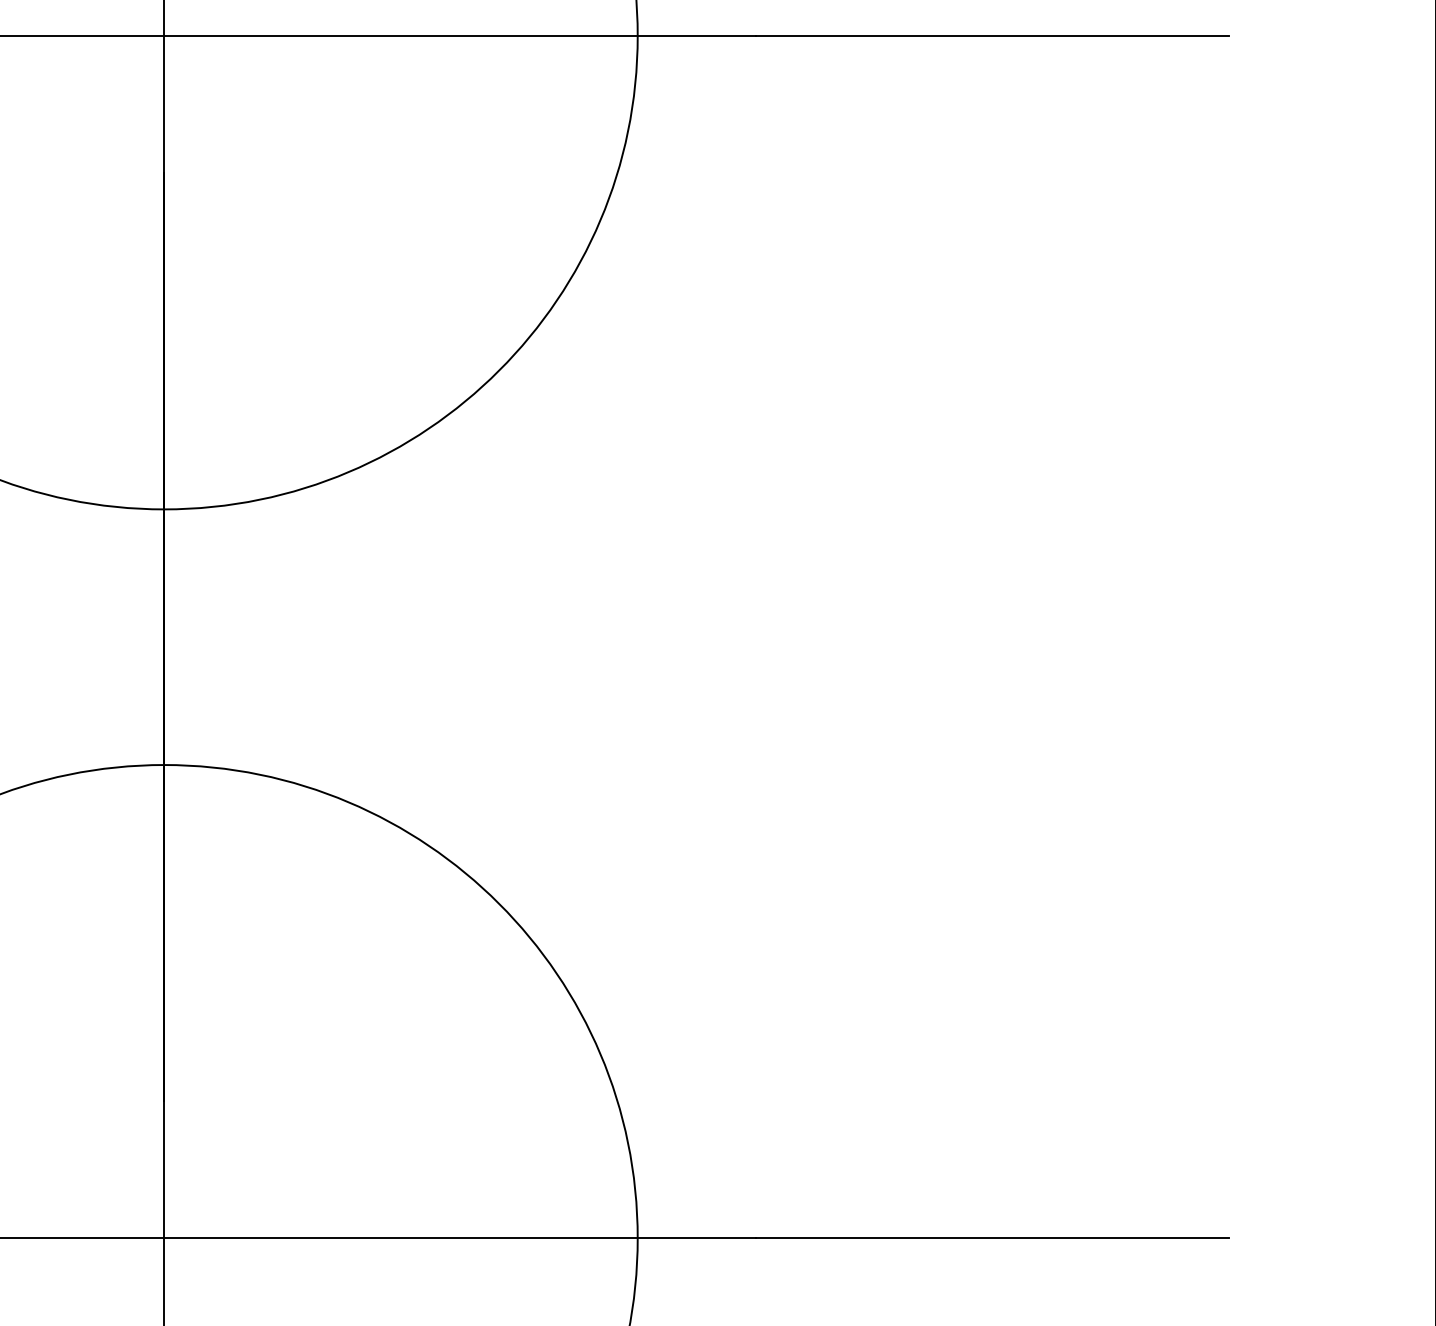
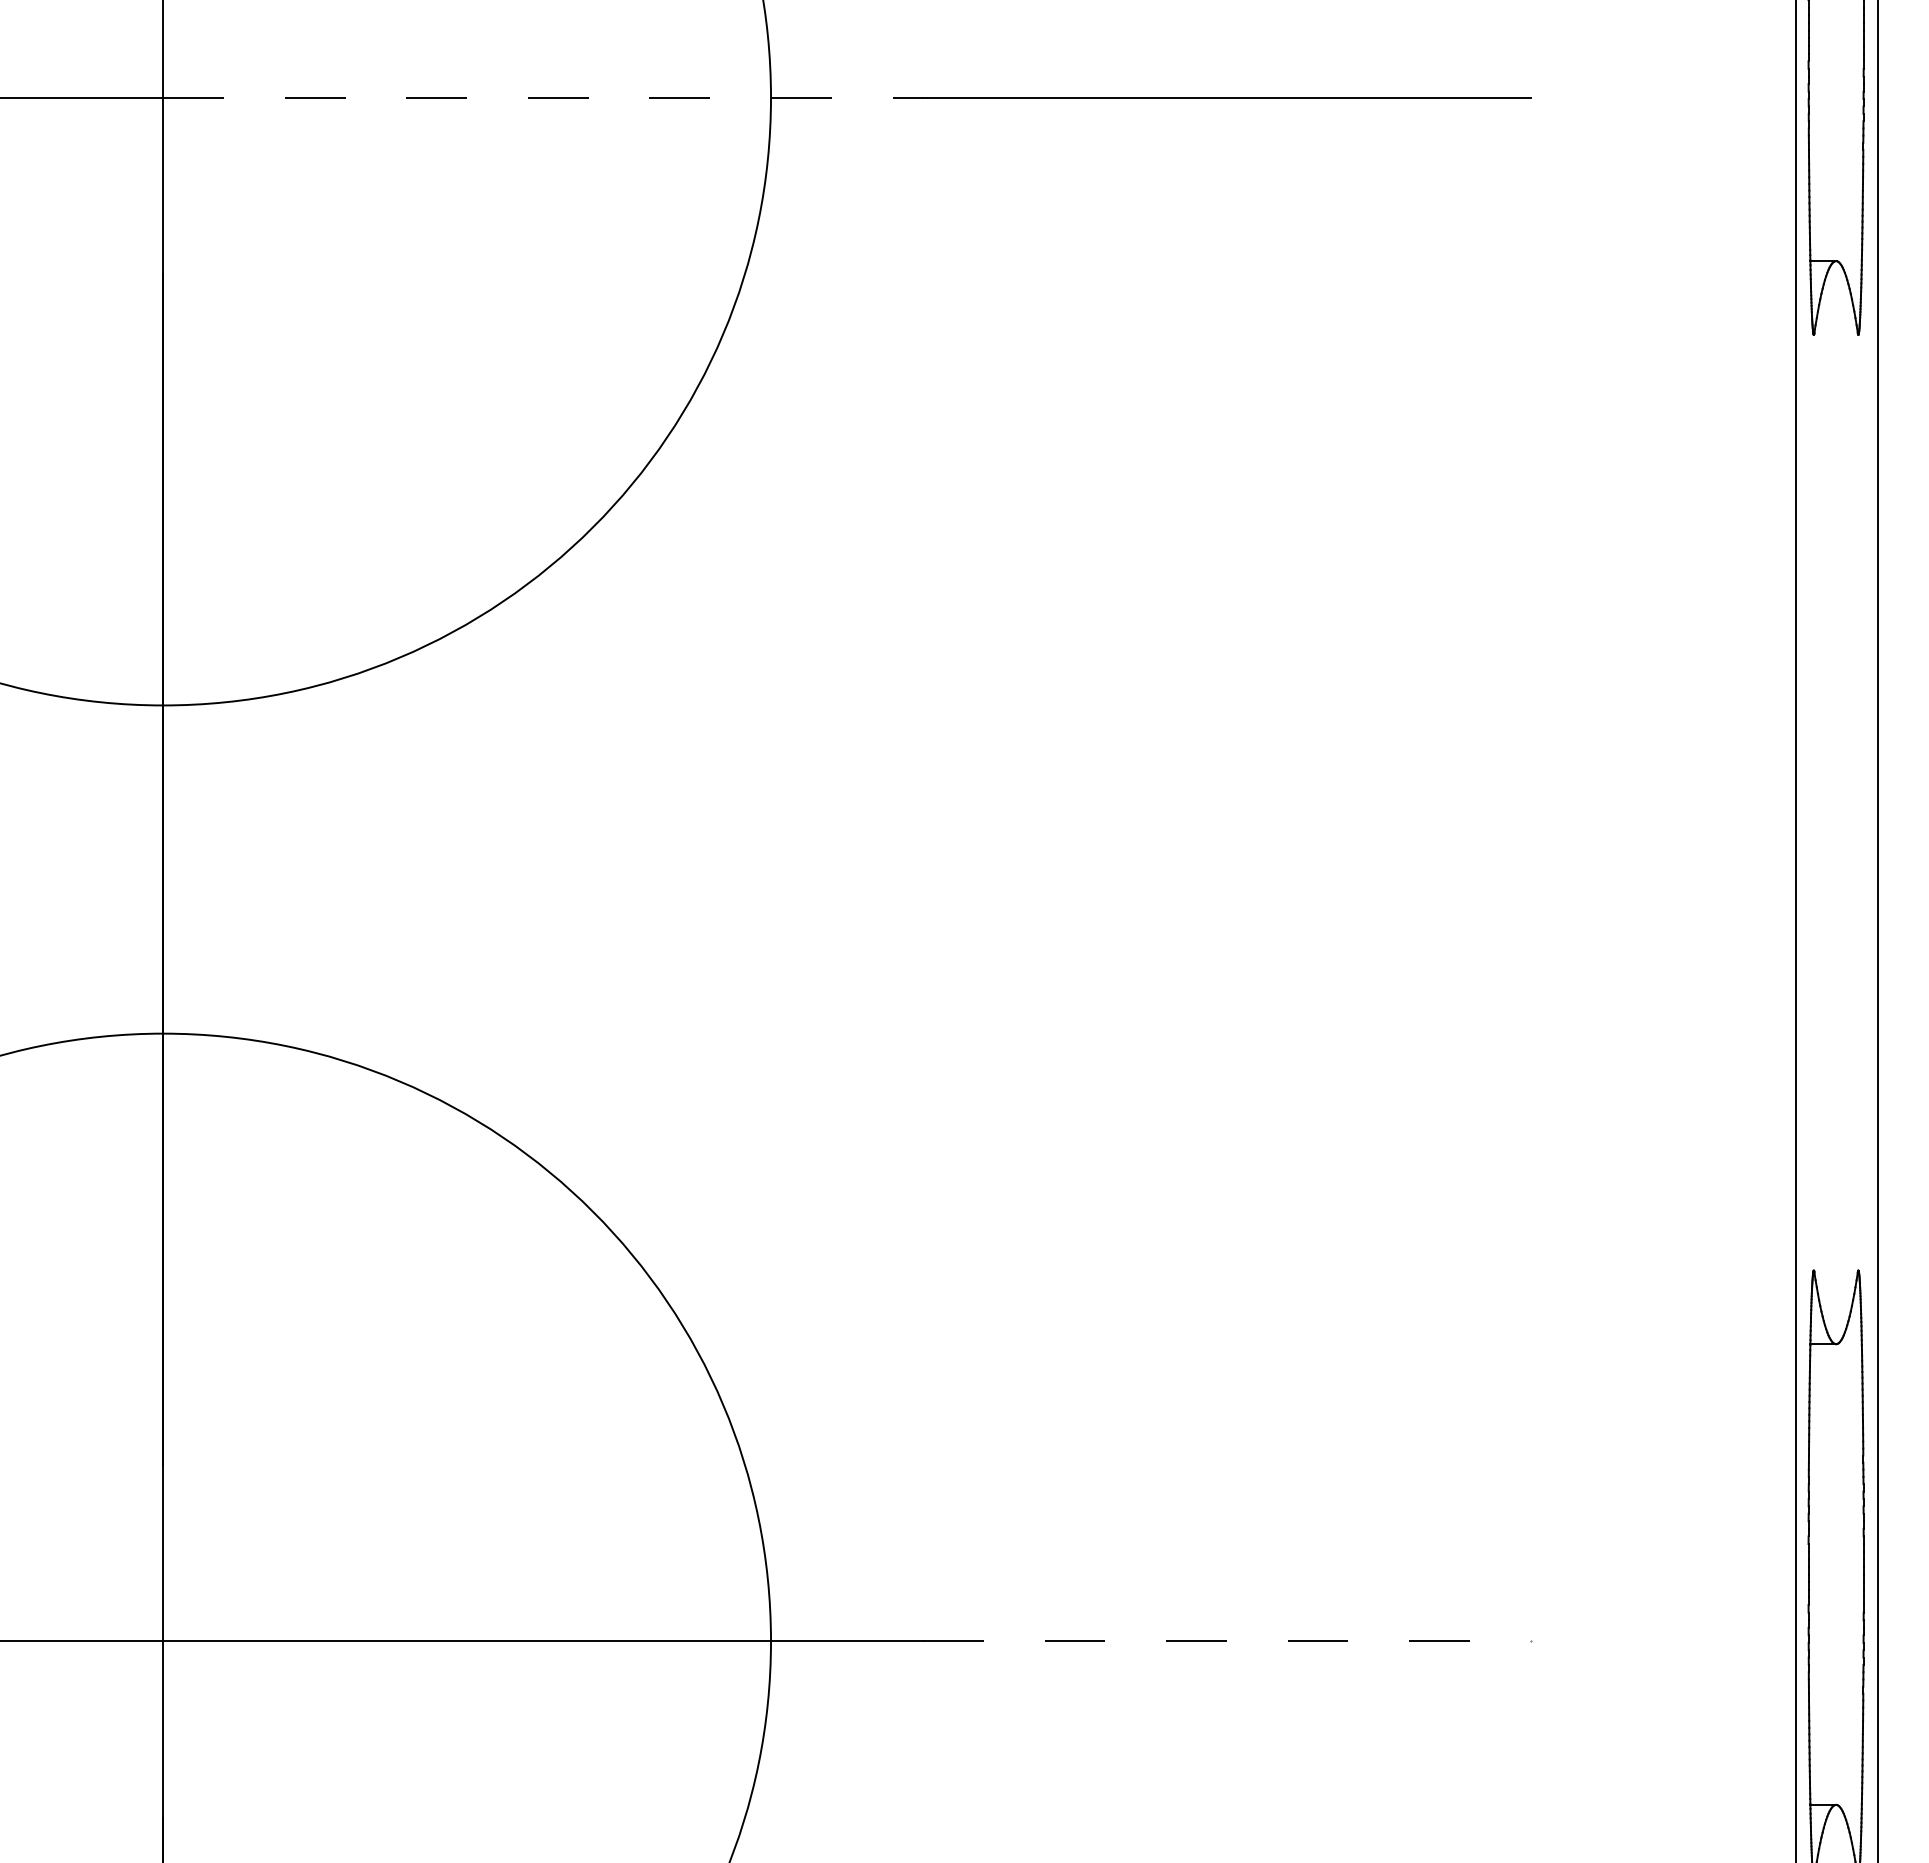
line: (460, 35) -> (543, 97), solid -> dashed
line: (992, 1238) -> (1226, 1641), solid -> dashed

